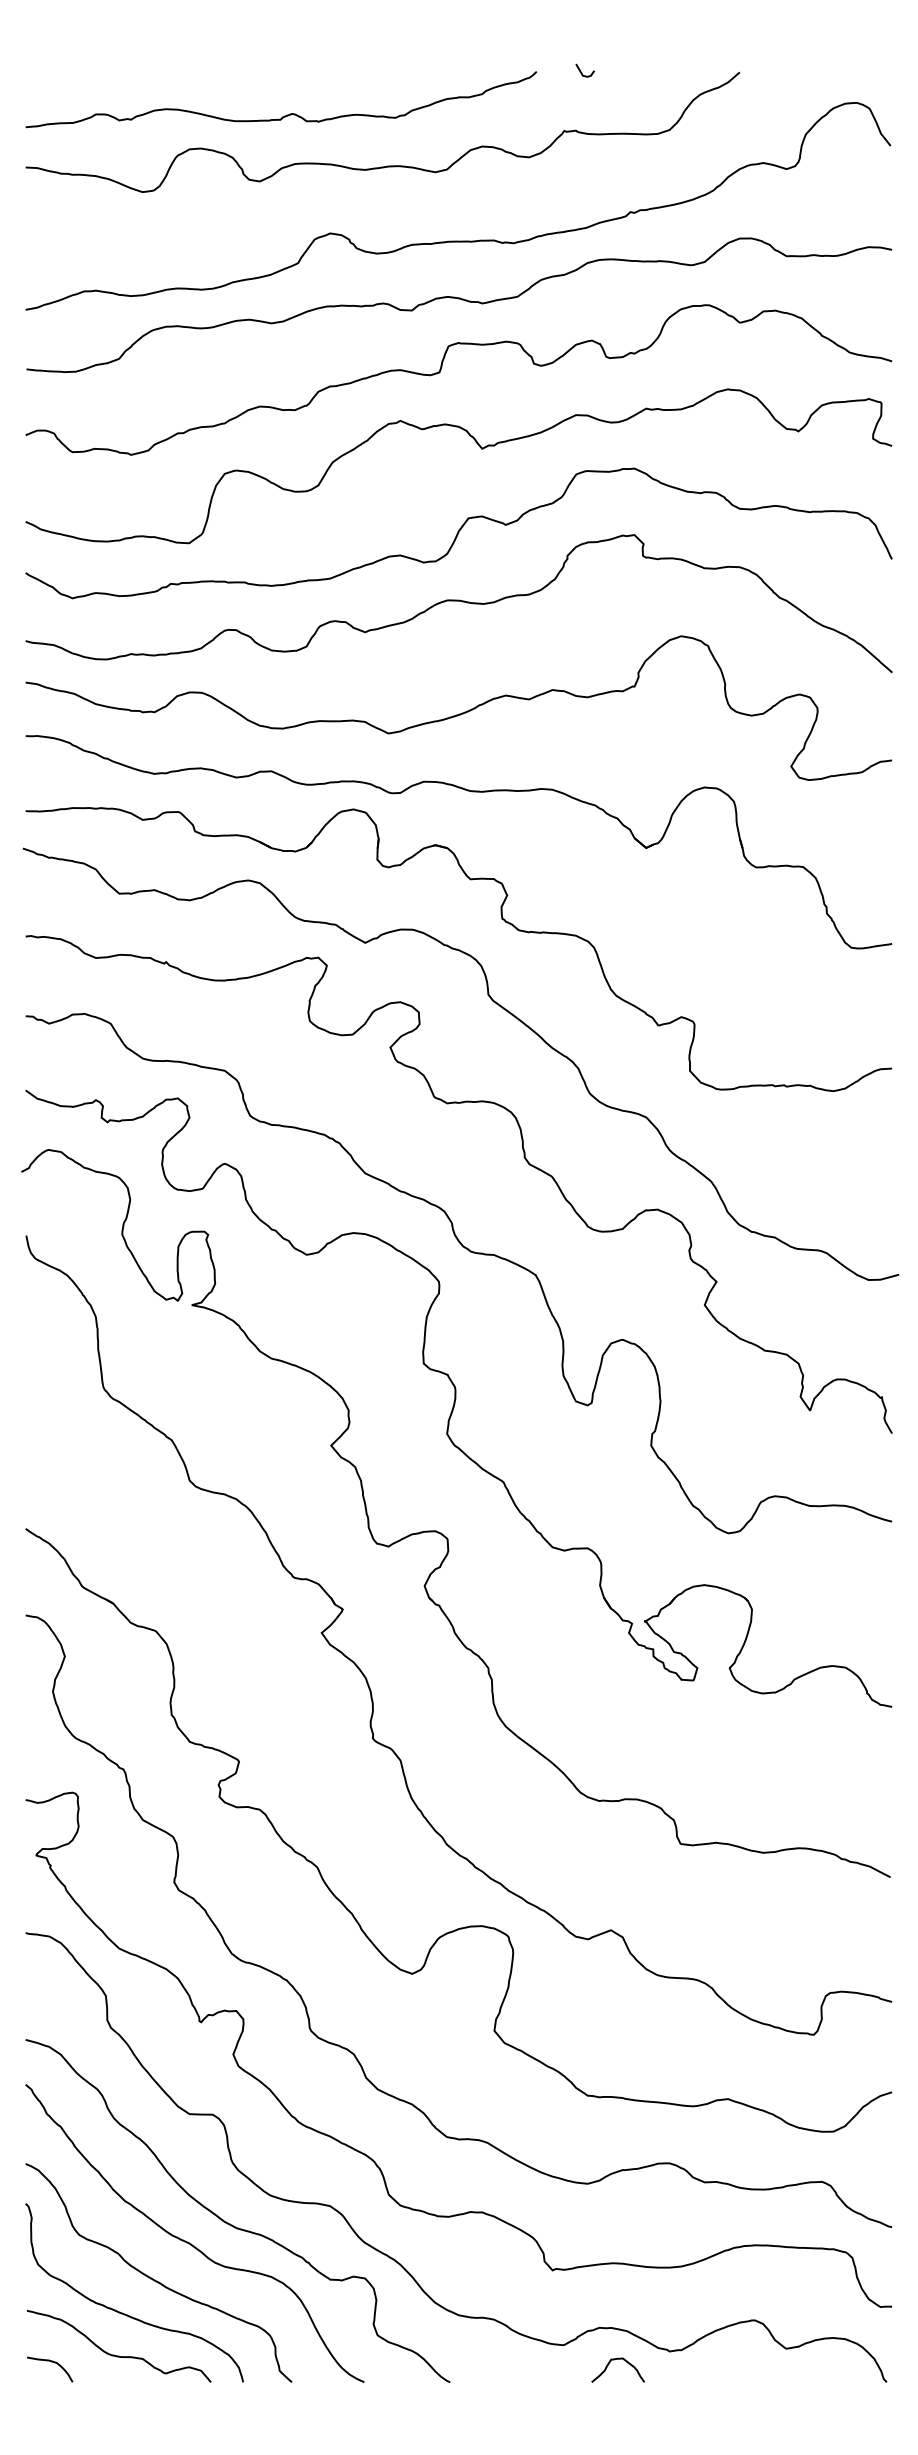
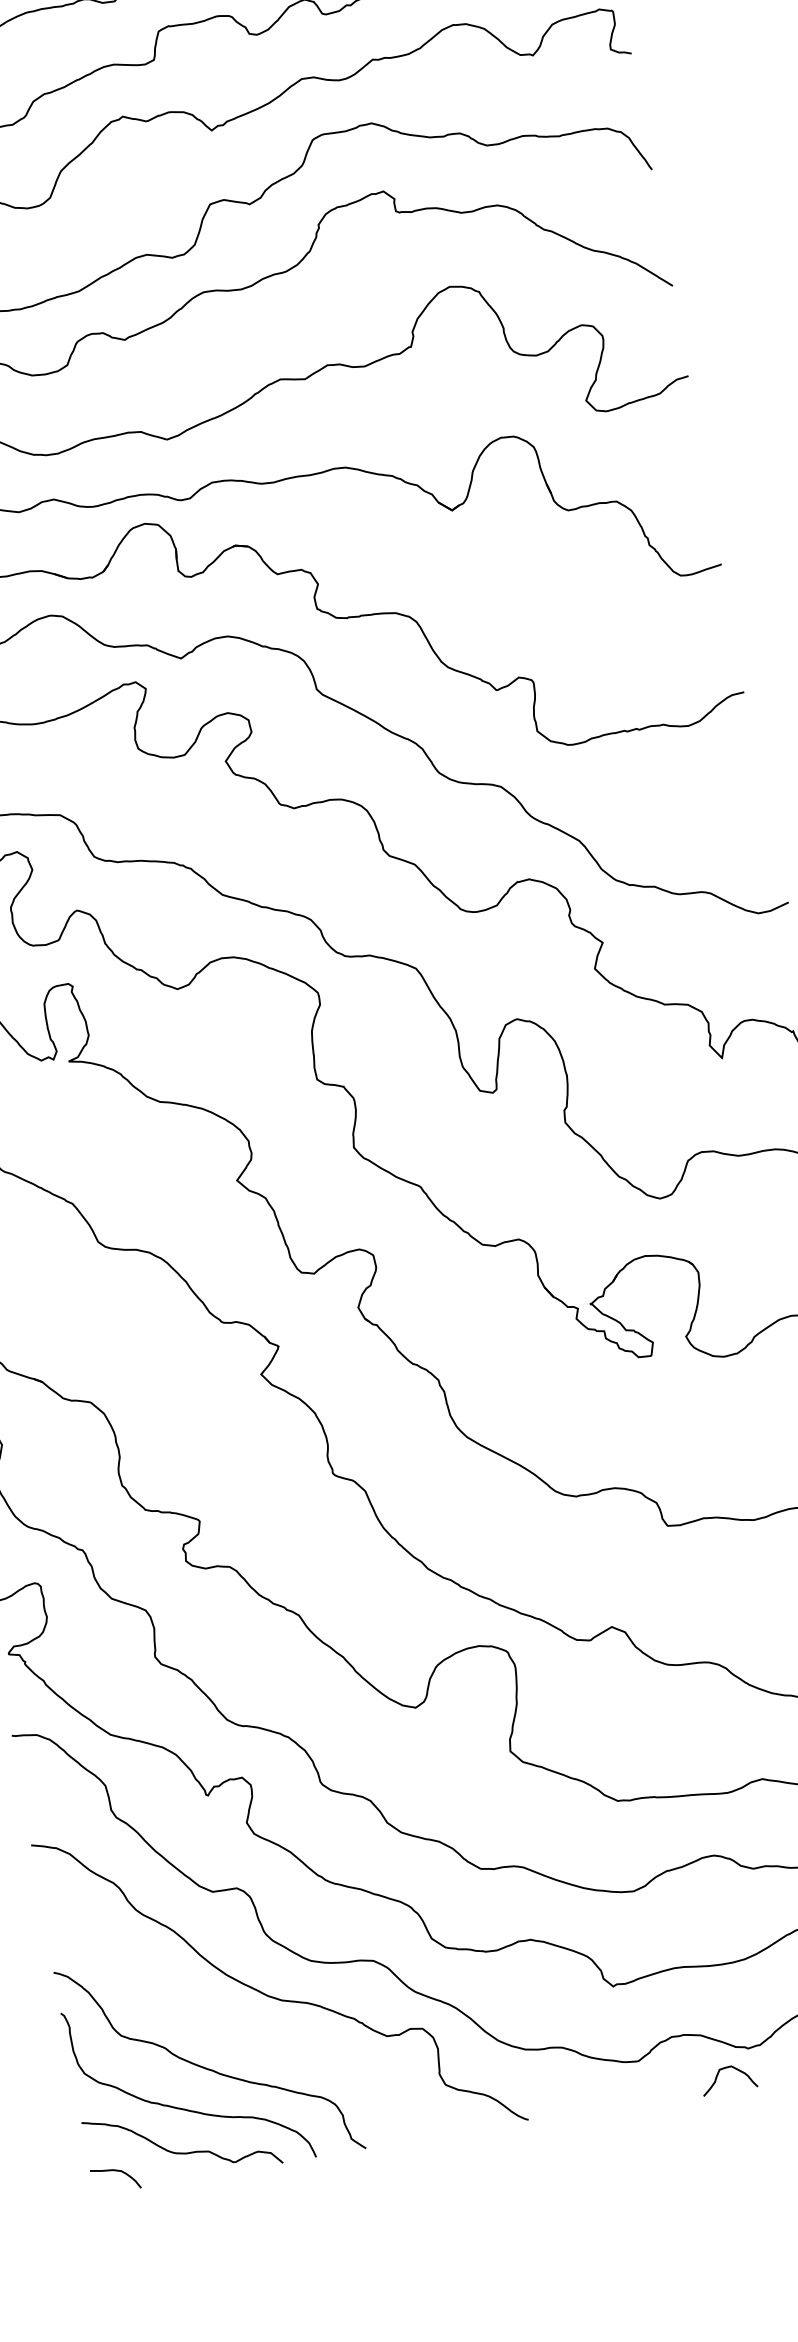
curve: (189, 2242) -> (235, 2023), removed
curve: (609, 2364) -> (718, 2074), moved

